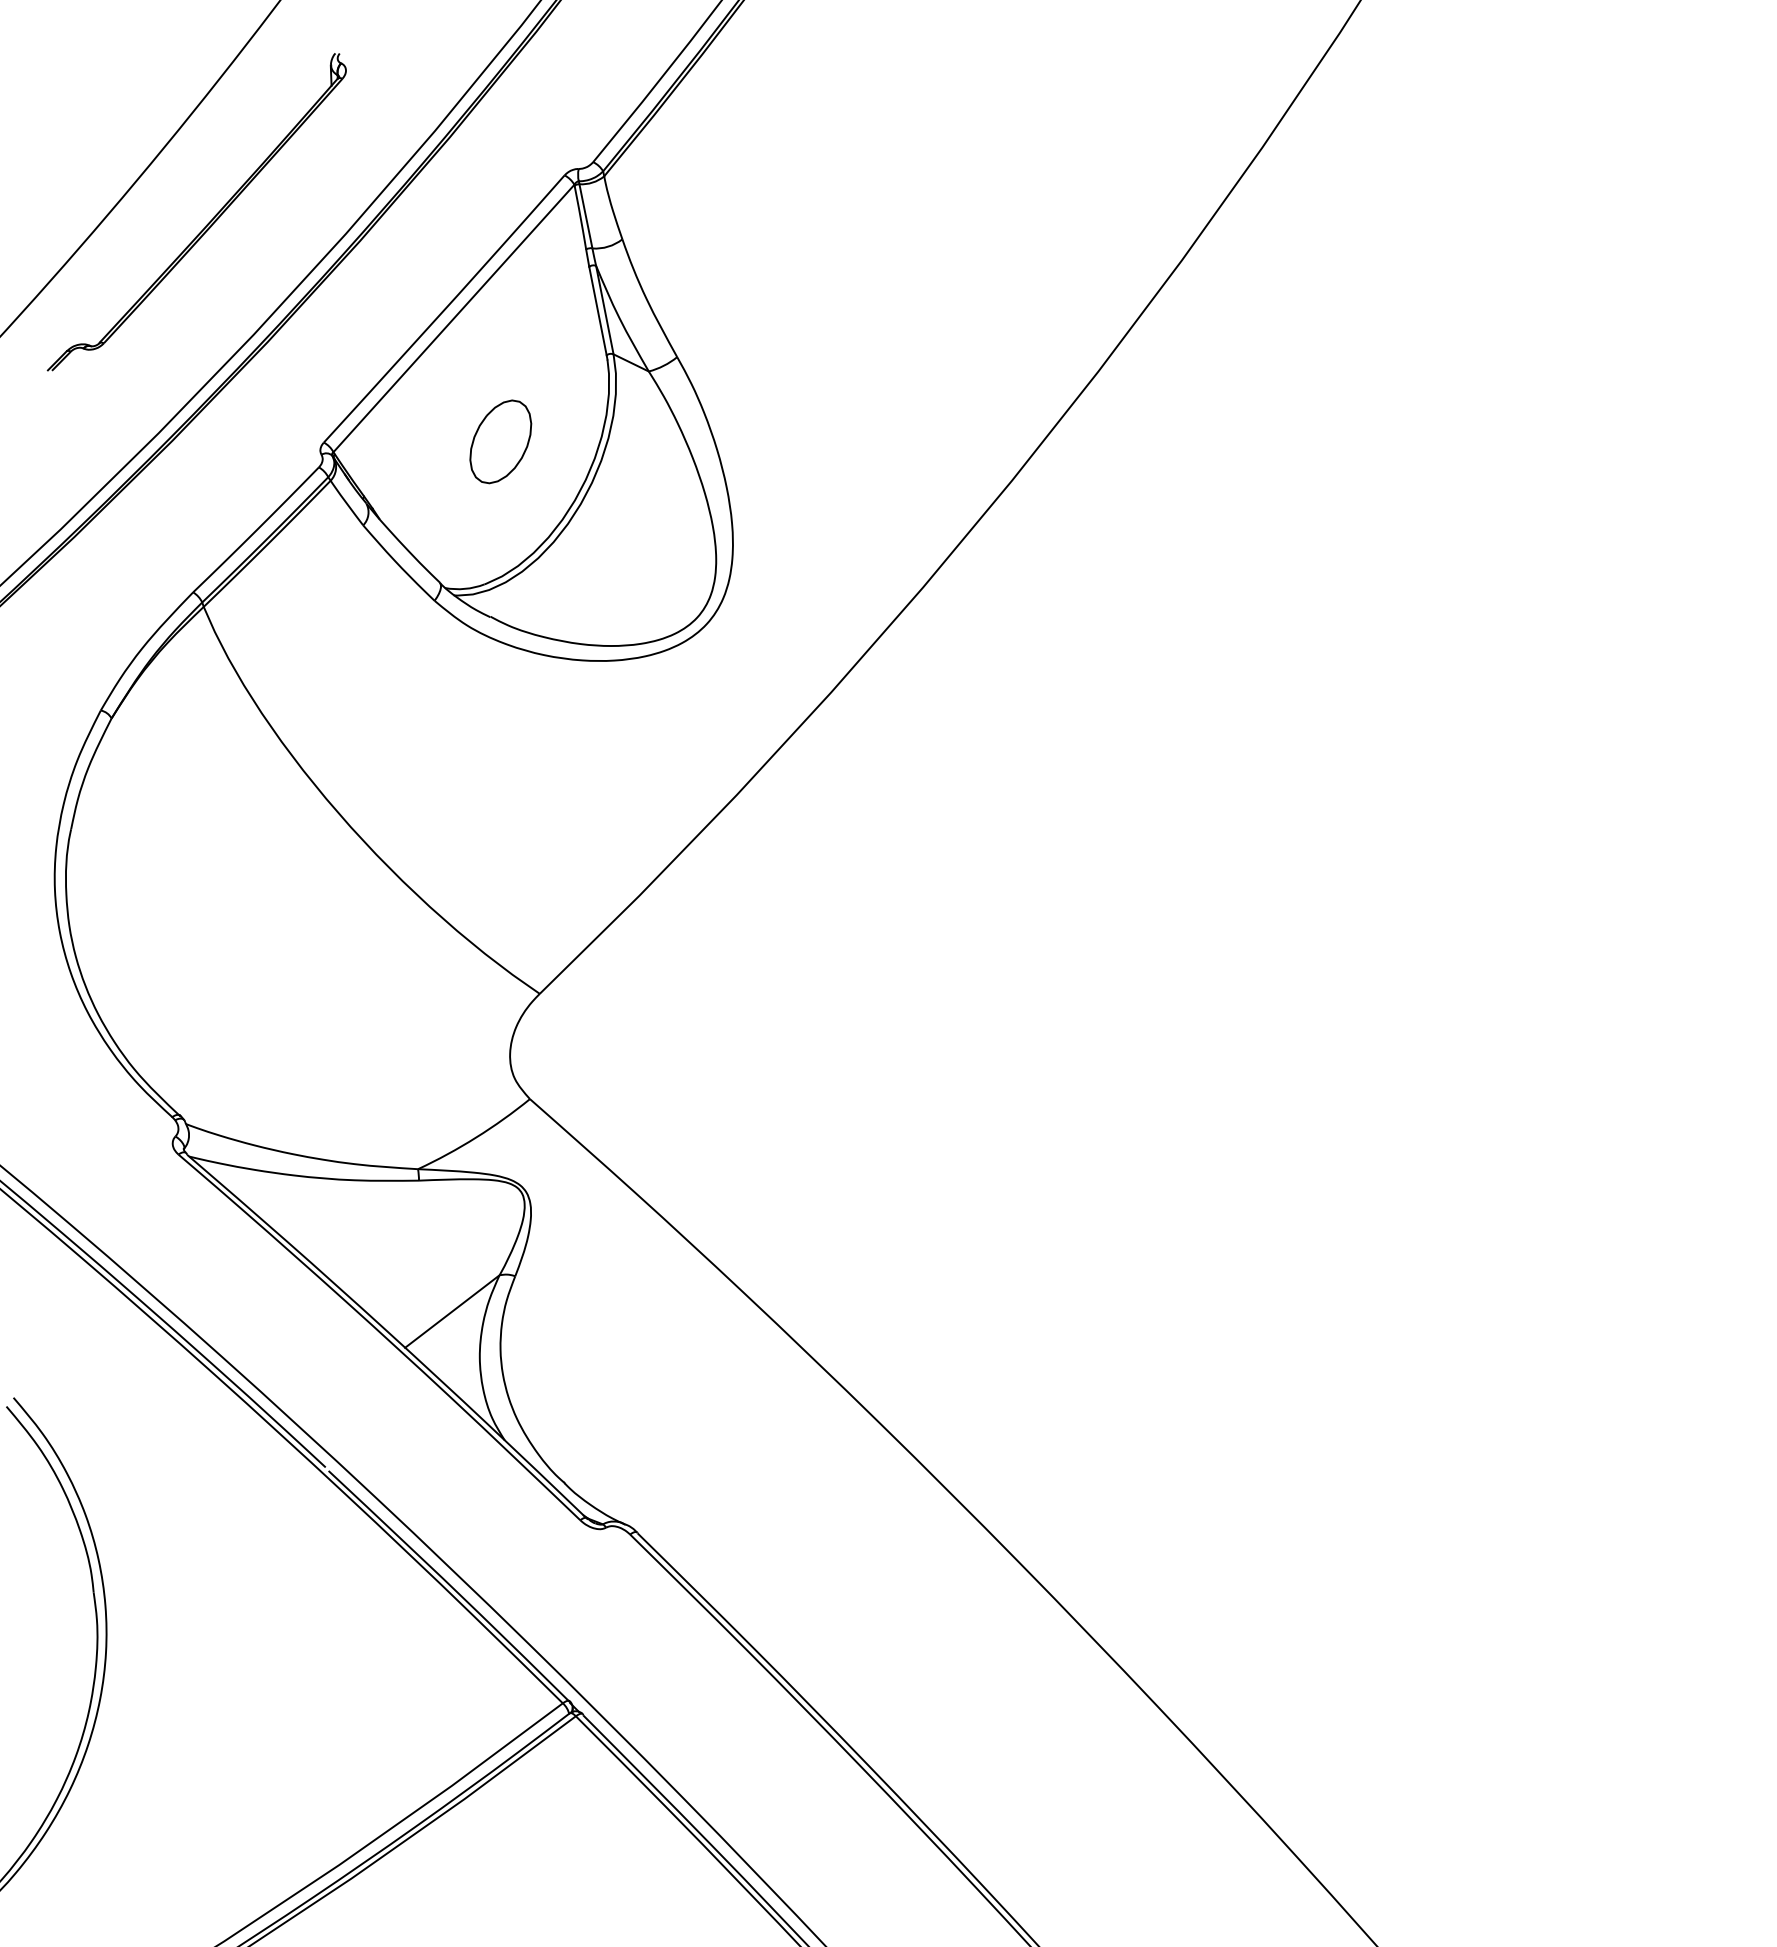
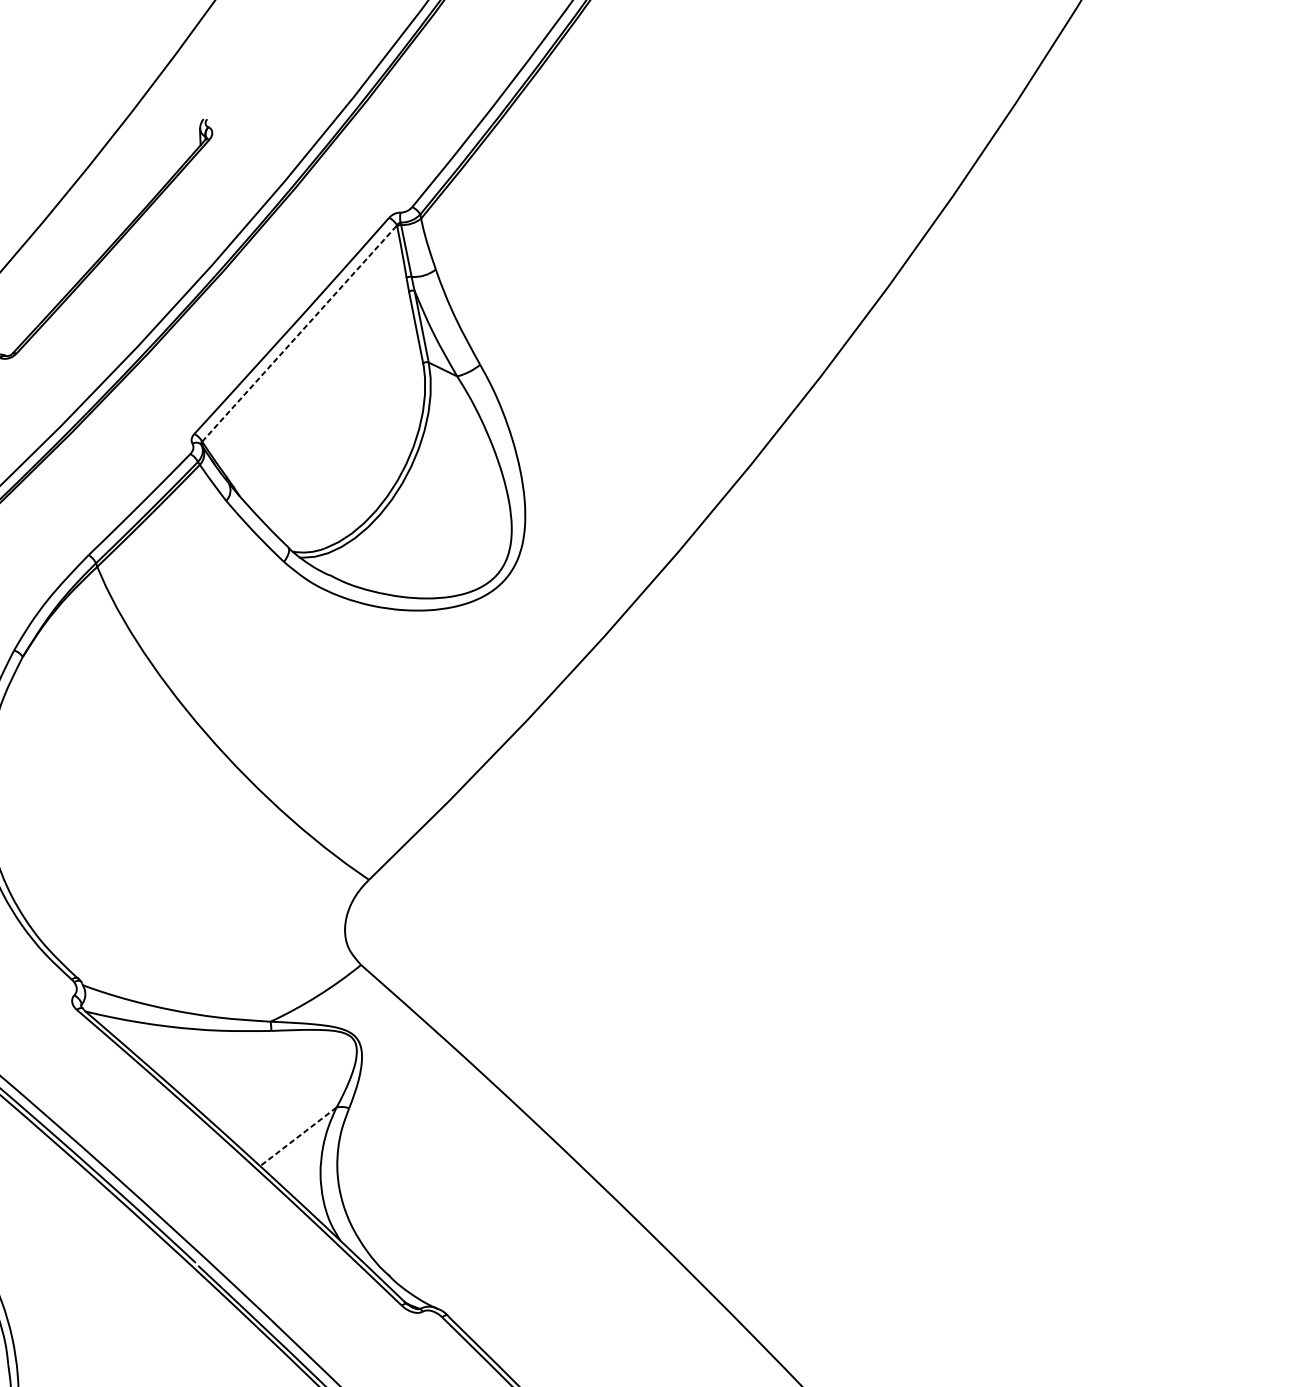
line: (453, 318) -> (299, 333), solid -> dashed
part: (500, 441) -> (337, 433), removed
line: (452, 1311) -> (298, 1136), solid -> dashed

